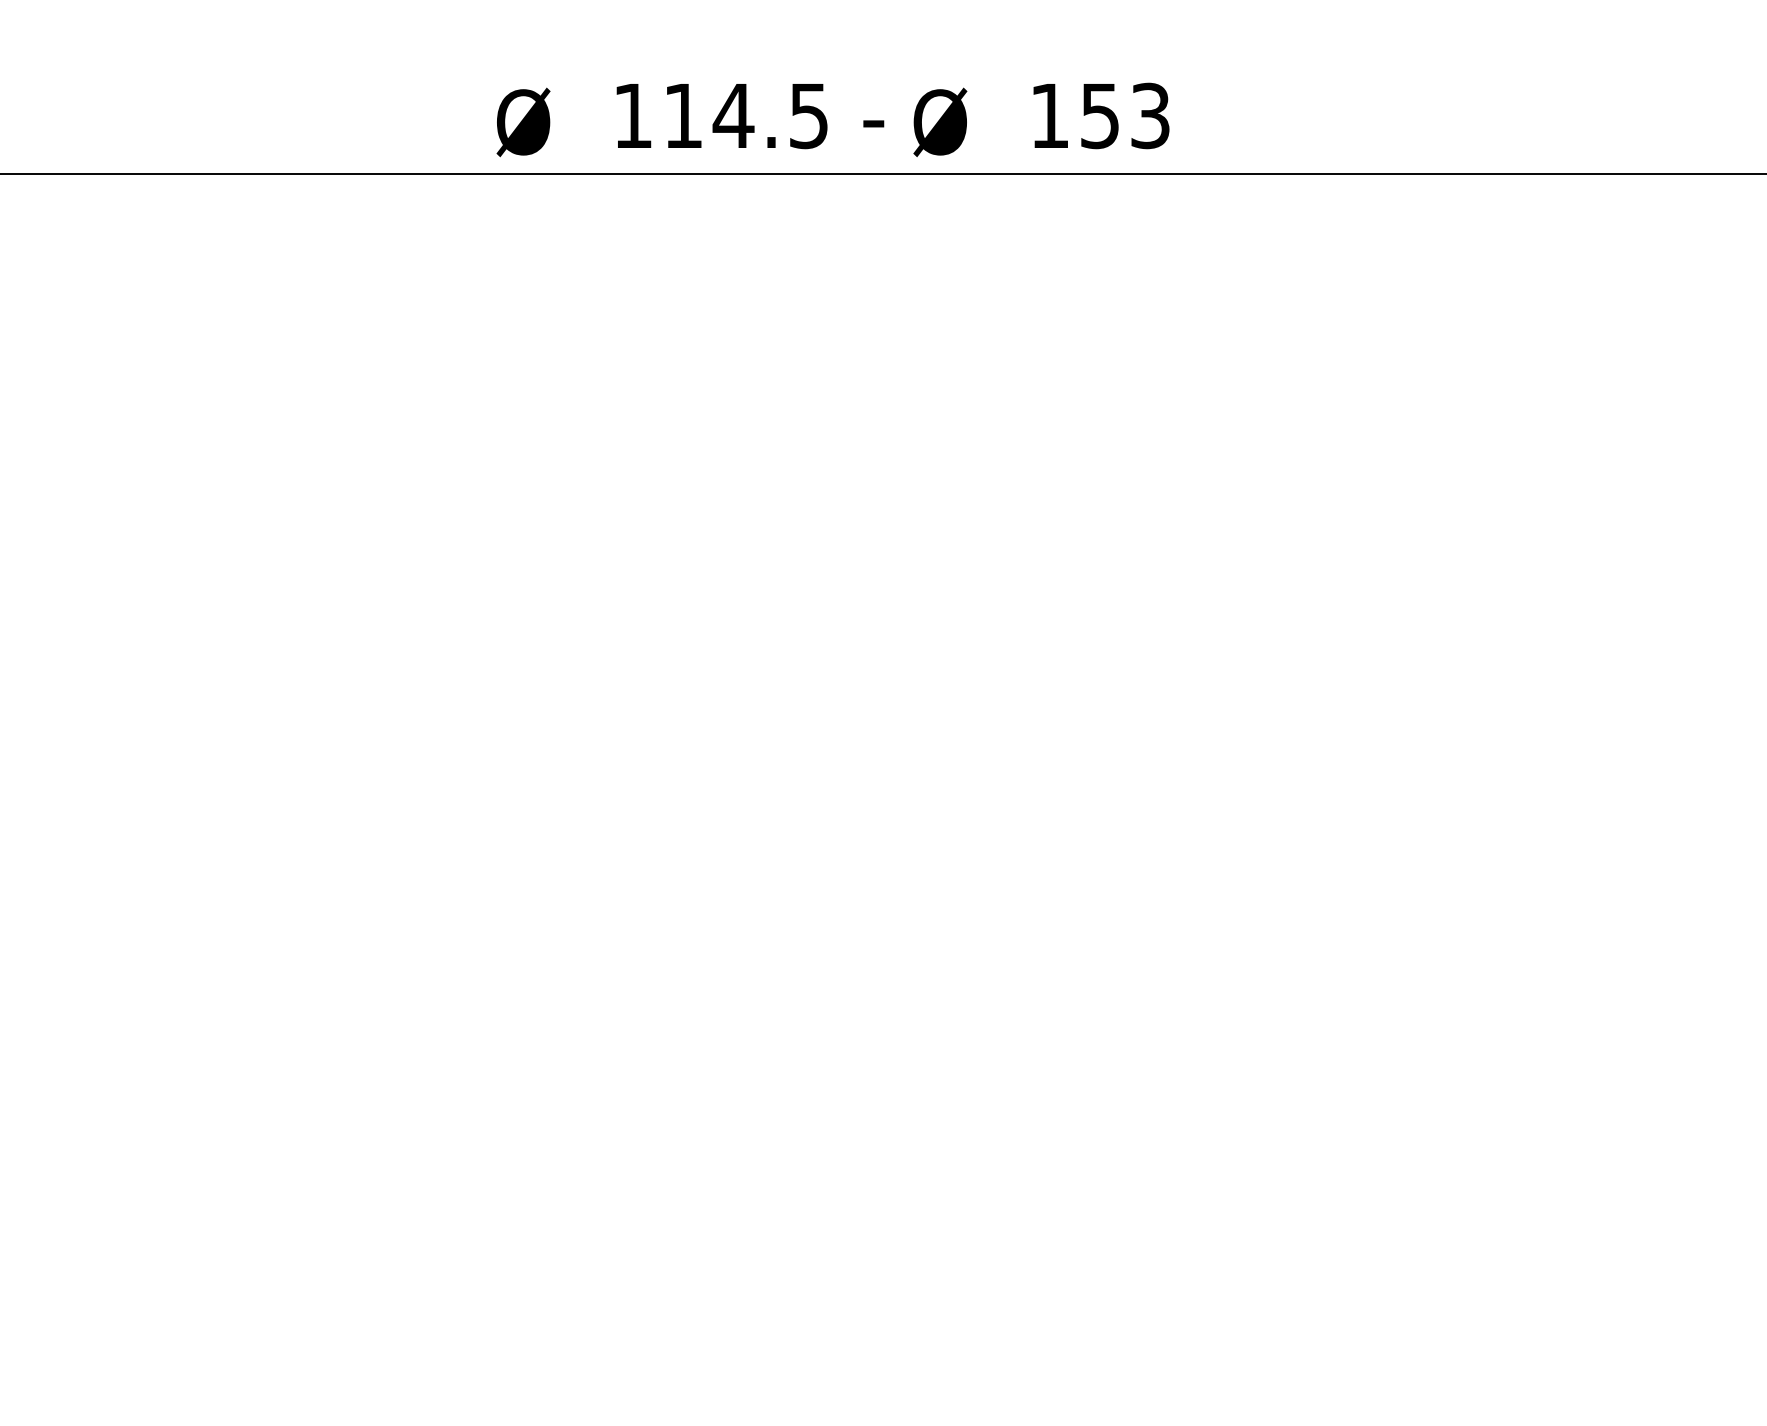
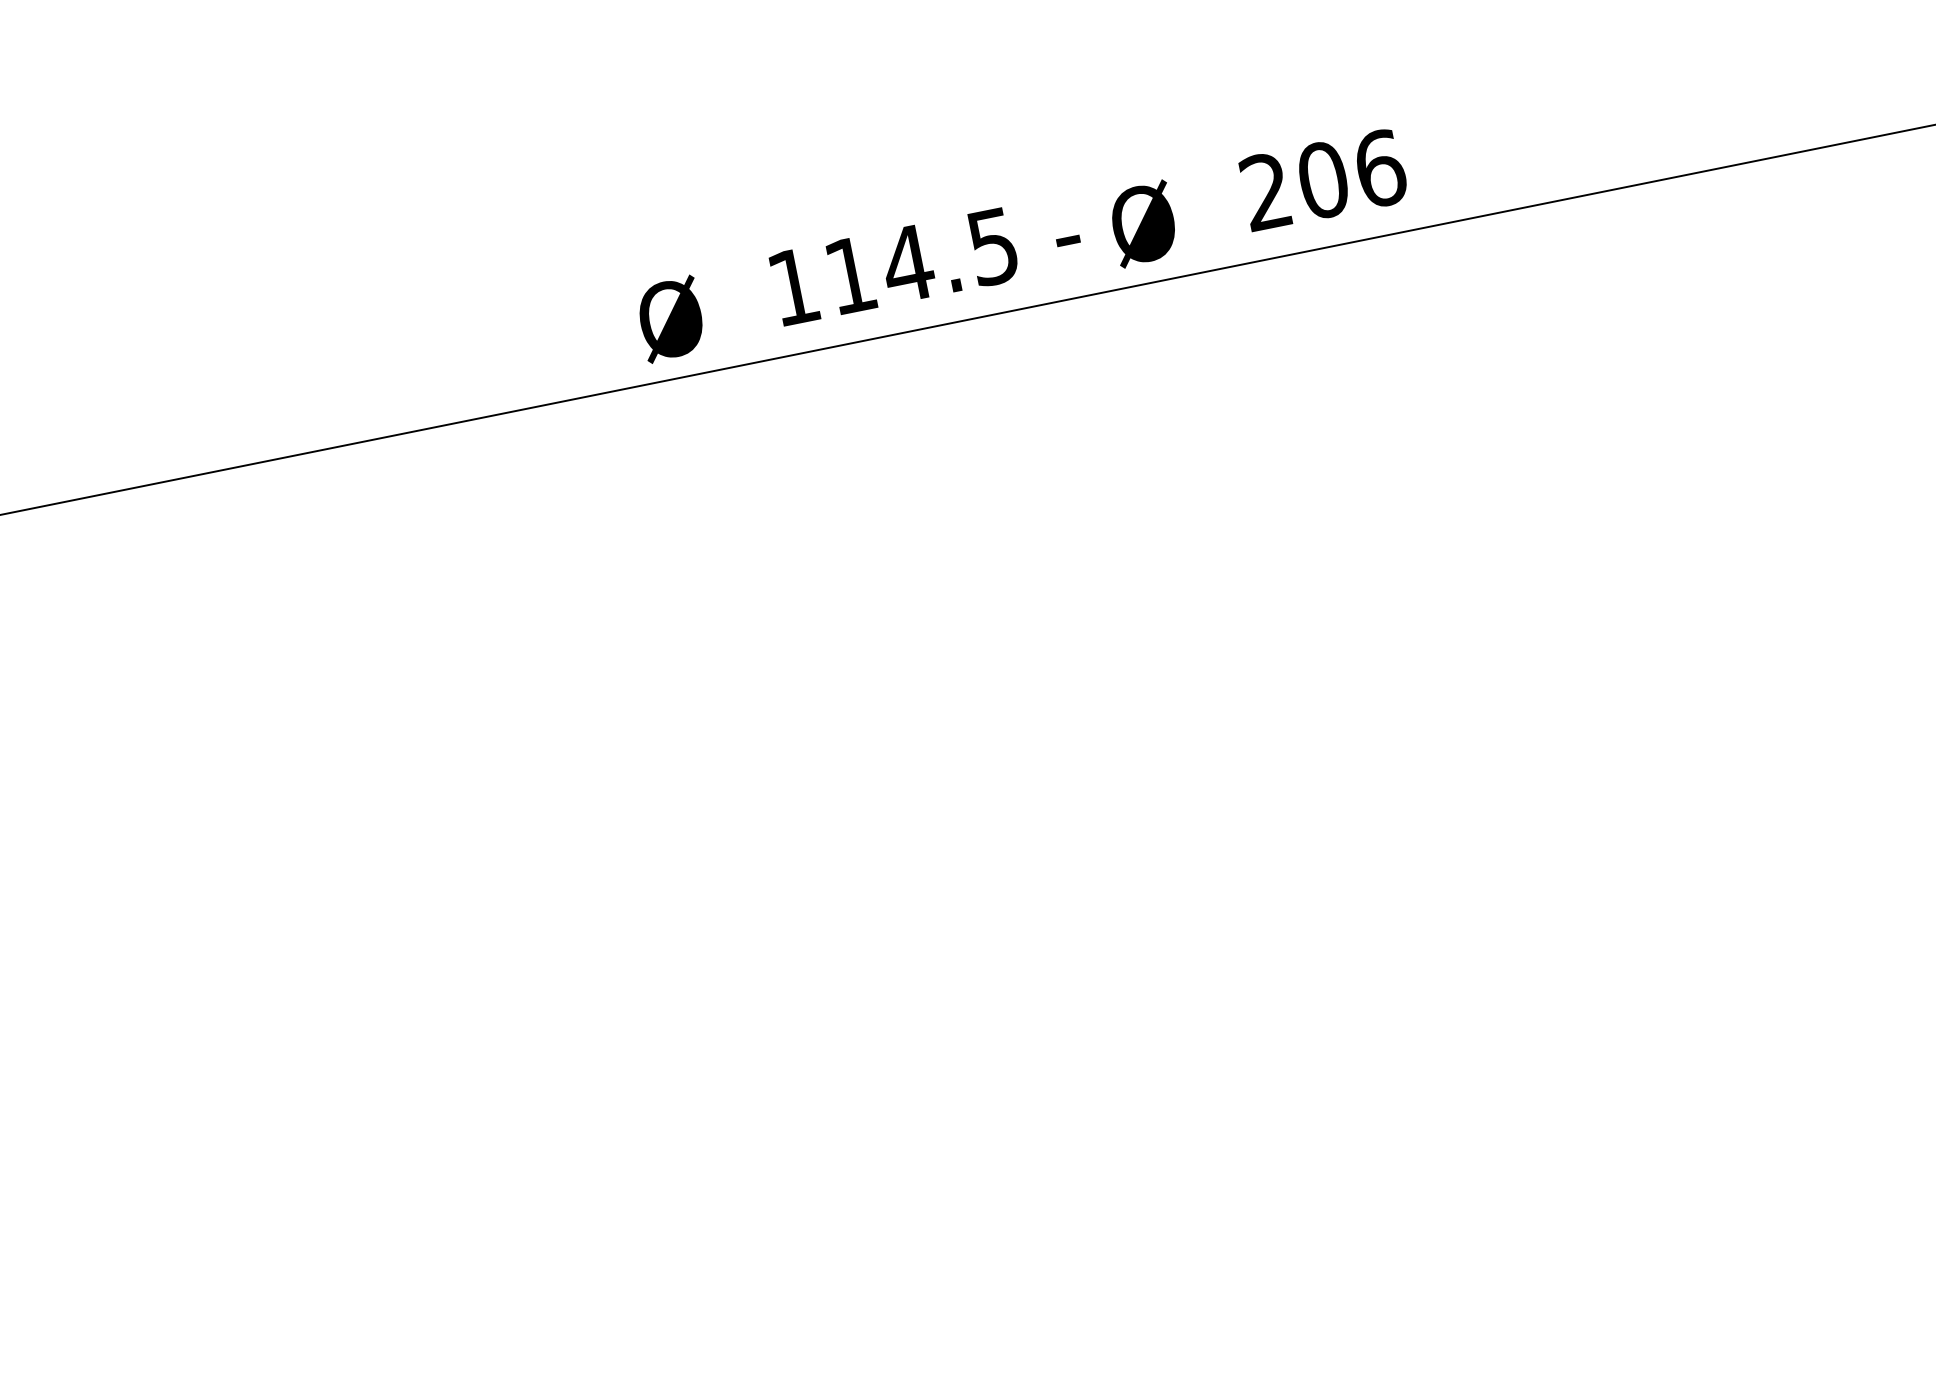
text: (1100, 115) -> (1323, 179), 153 -> 206

